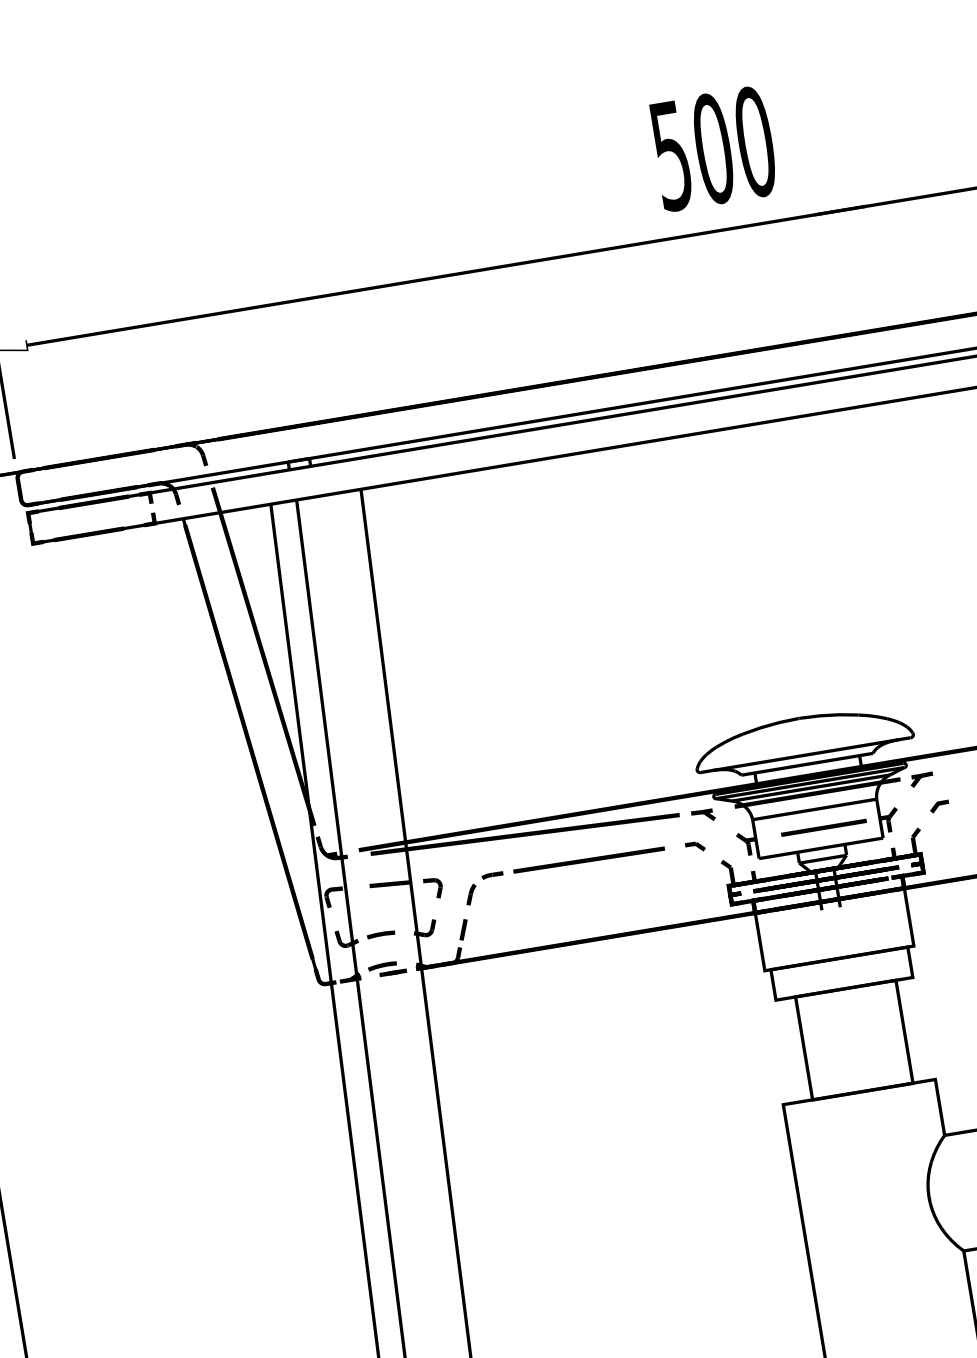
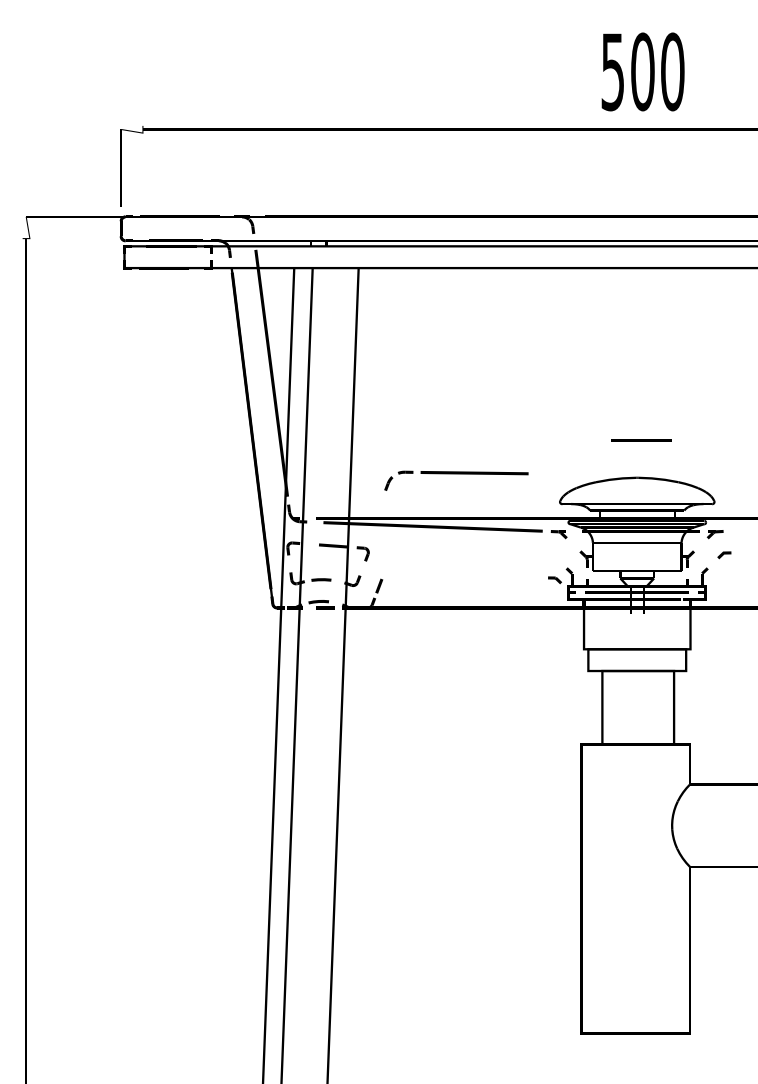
line: (823, 827) -> (641, 440), moved
part: (694, 847) -> (554, 580), moved
part: (565, 874) -> (456, 480), moved

